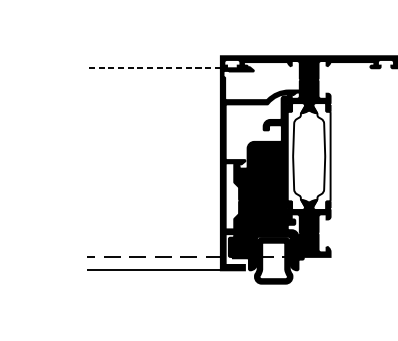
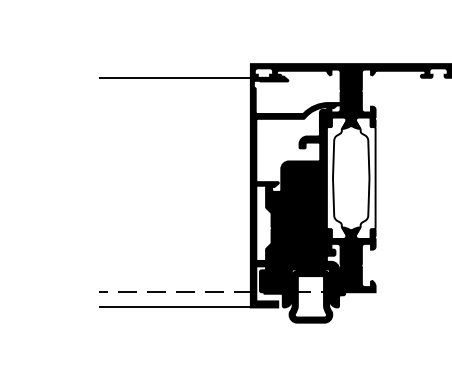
line: (153, 68) -> (174, 77), dashed -> solid

